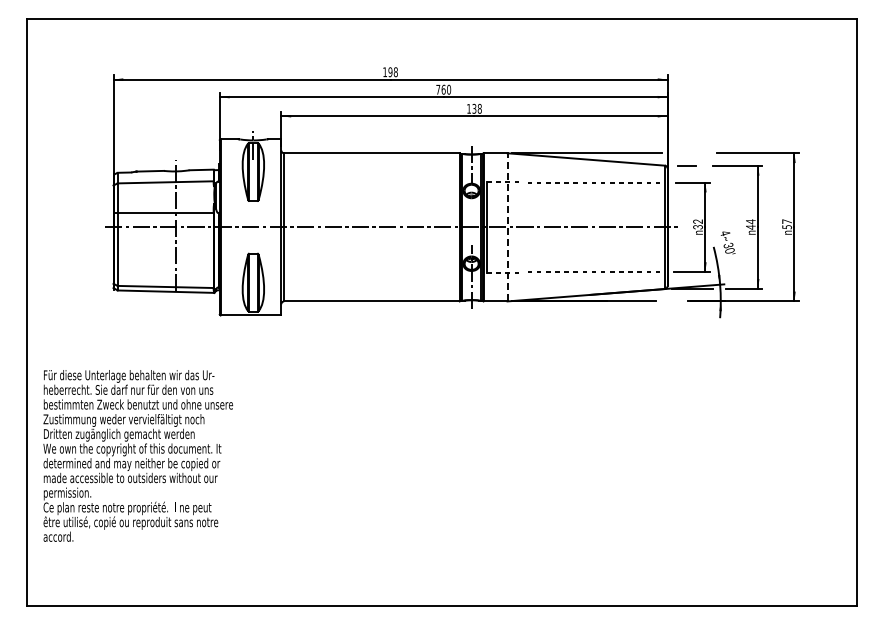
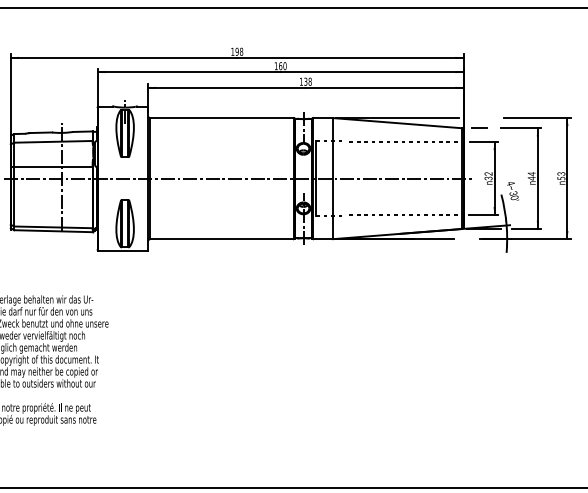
text: (438, 89) -> (276, 65), 760 -> 160
text: (786, 221) -> (560, 173), 57 -> 53
line: (507, 226) -> (332, 177), dashed -> solid

